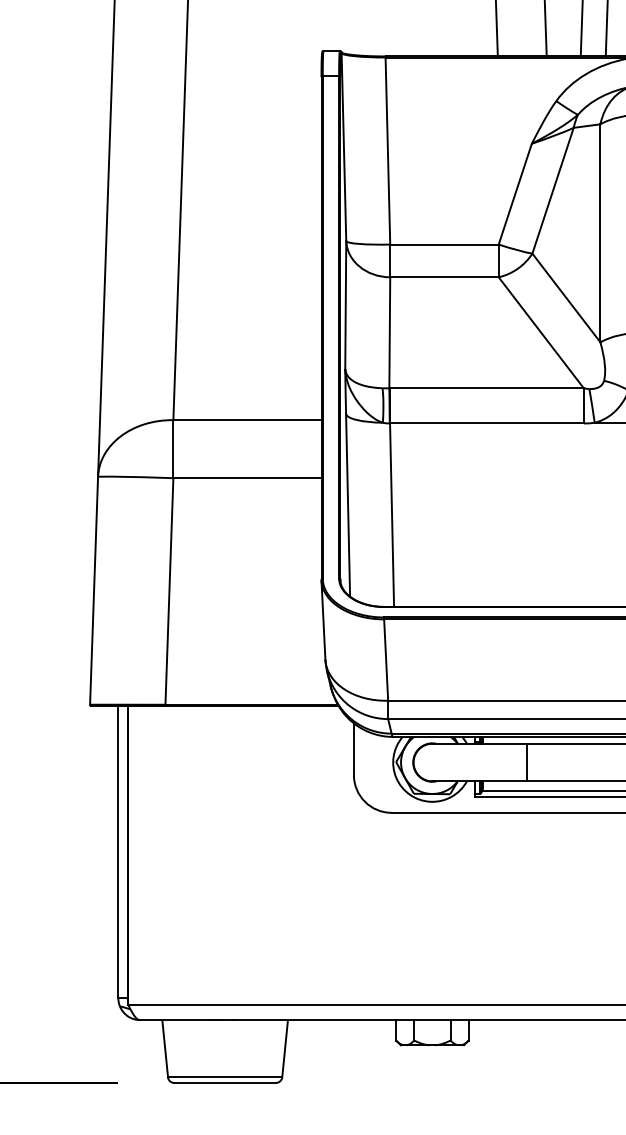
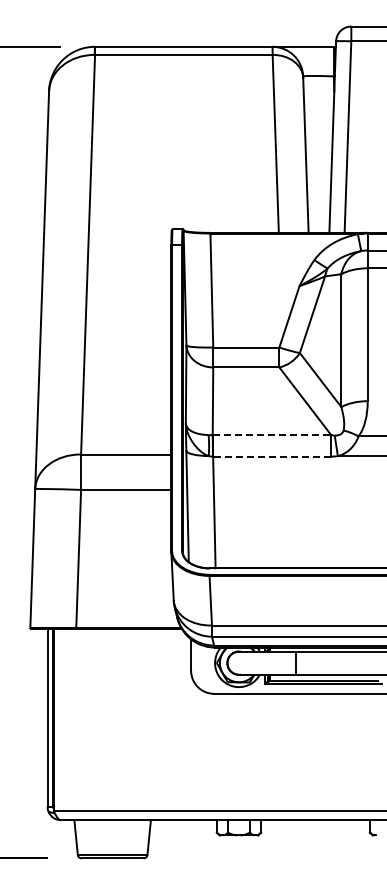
line: (487, 388) -> (272, 435), solid -> dashed
line: (485, 423) -> (271, 456), solid -> dashed

